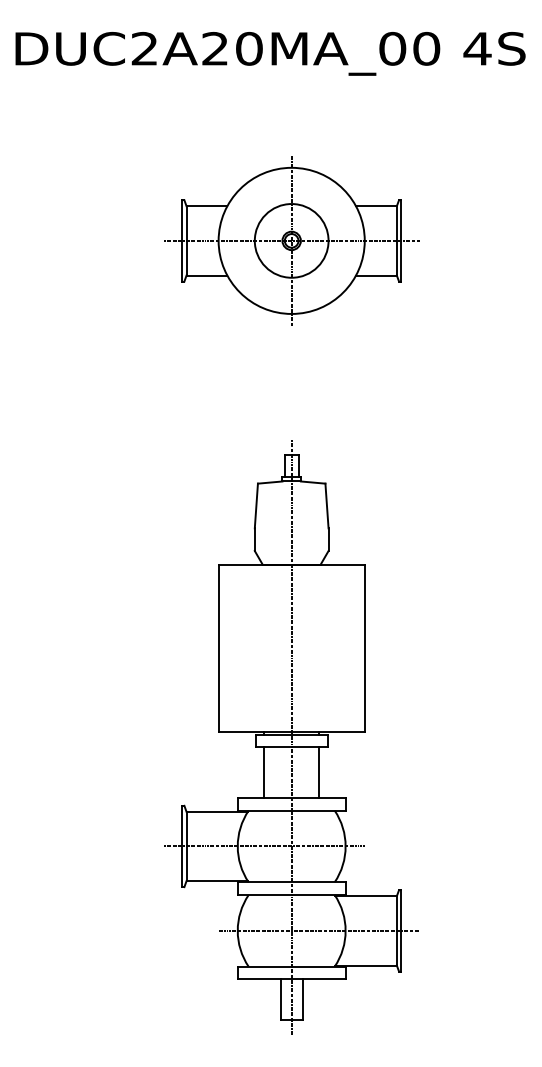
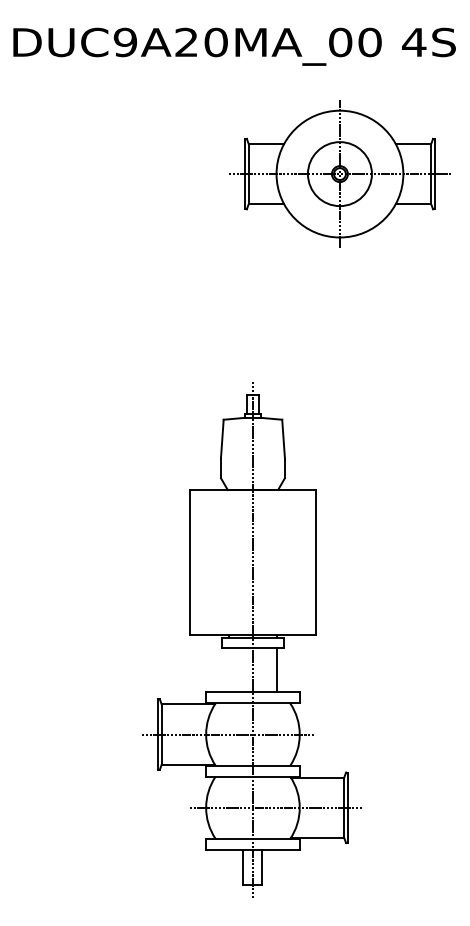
text: (144, 48) -> (125, 42), DUC2A20MA_00 -> DUC9A20MA_00
part: (291, 240) -> (339, 173), moved
line: (264, 771) -> (229, 669), removed

